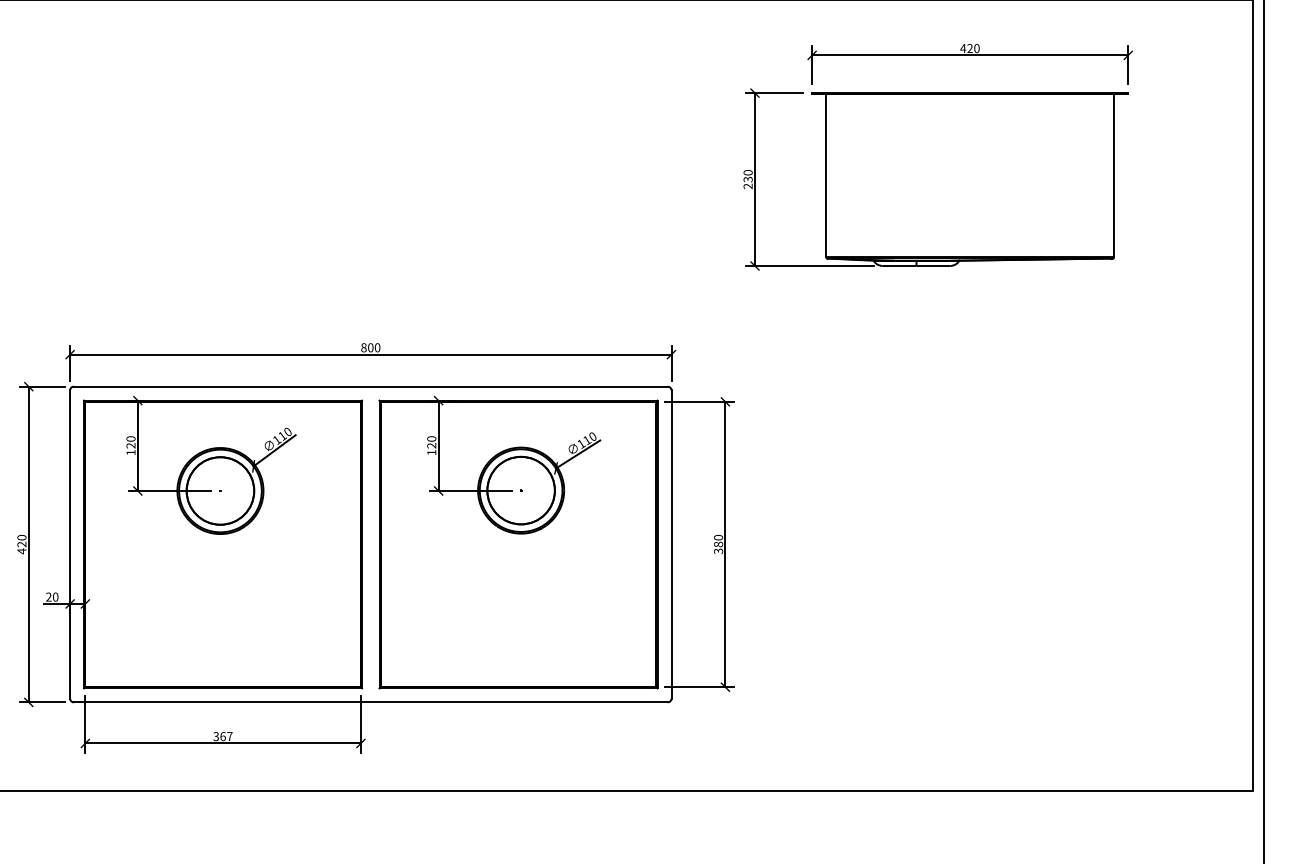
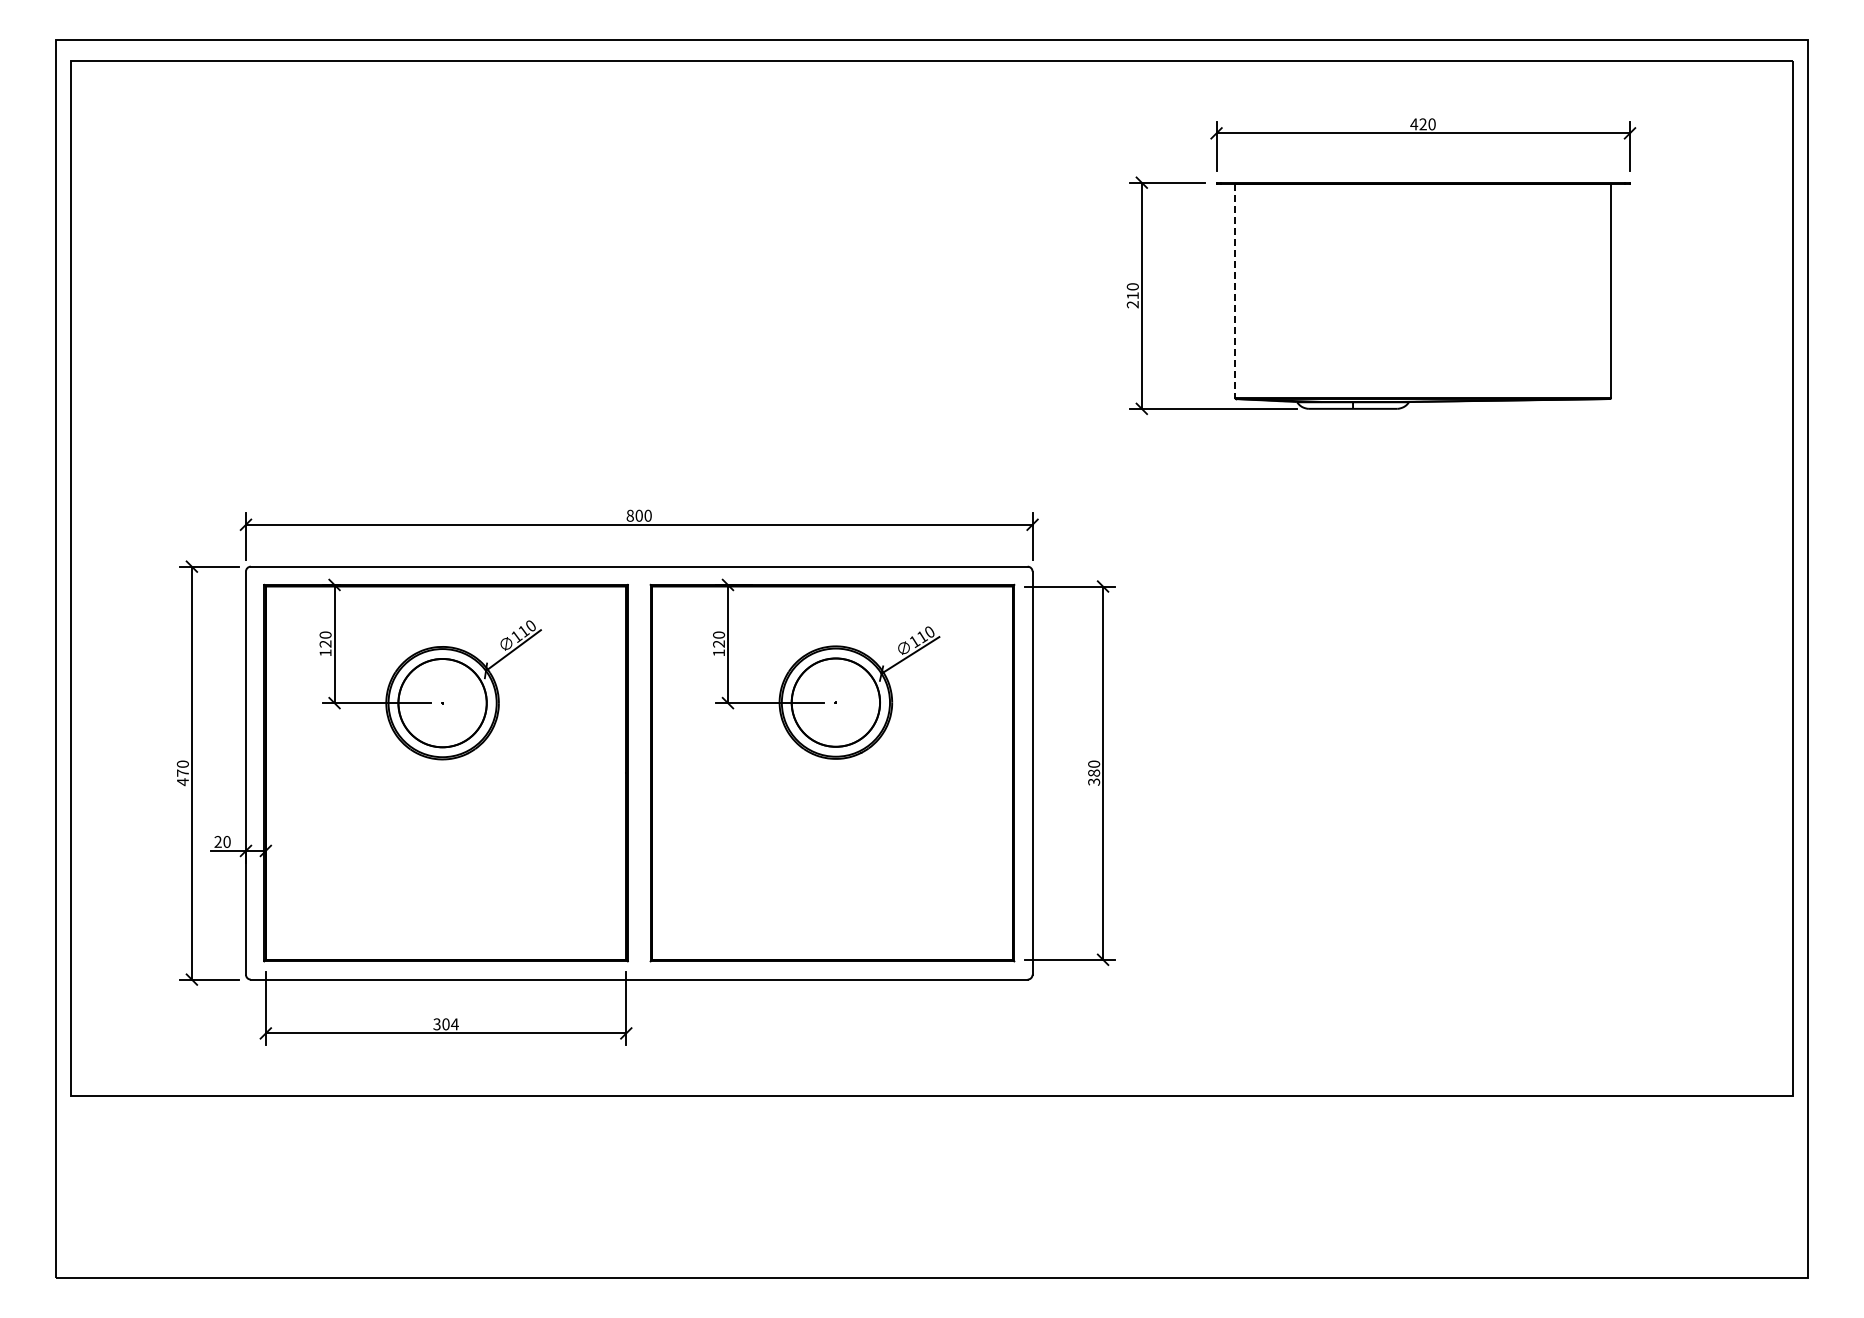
line: (826, 175) -> (1235, 290), solid -> dashed
text: (747, 179) -> (1132, 295), 230 -> 210
text: (21, 544) -> (182, 772), 420 -> 470
text: (226, 736) -> (450, 1024), 367 -> 304

